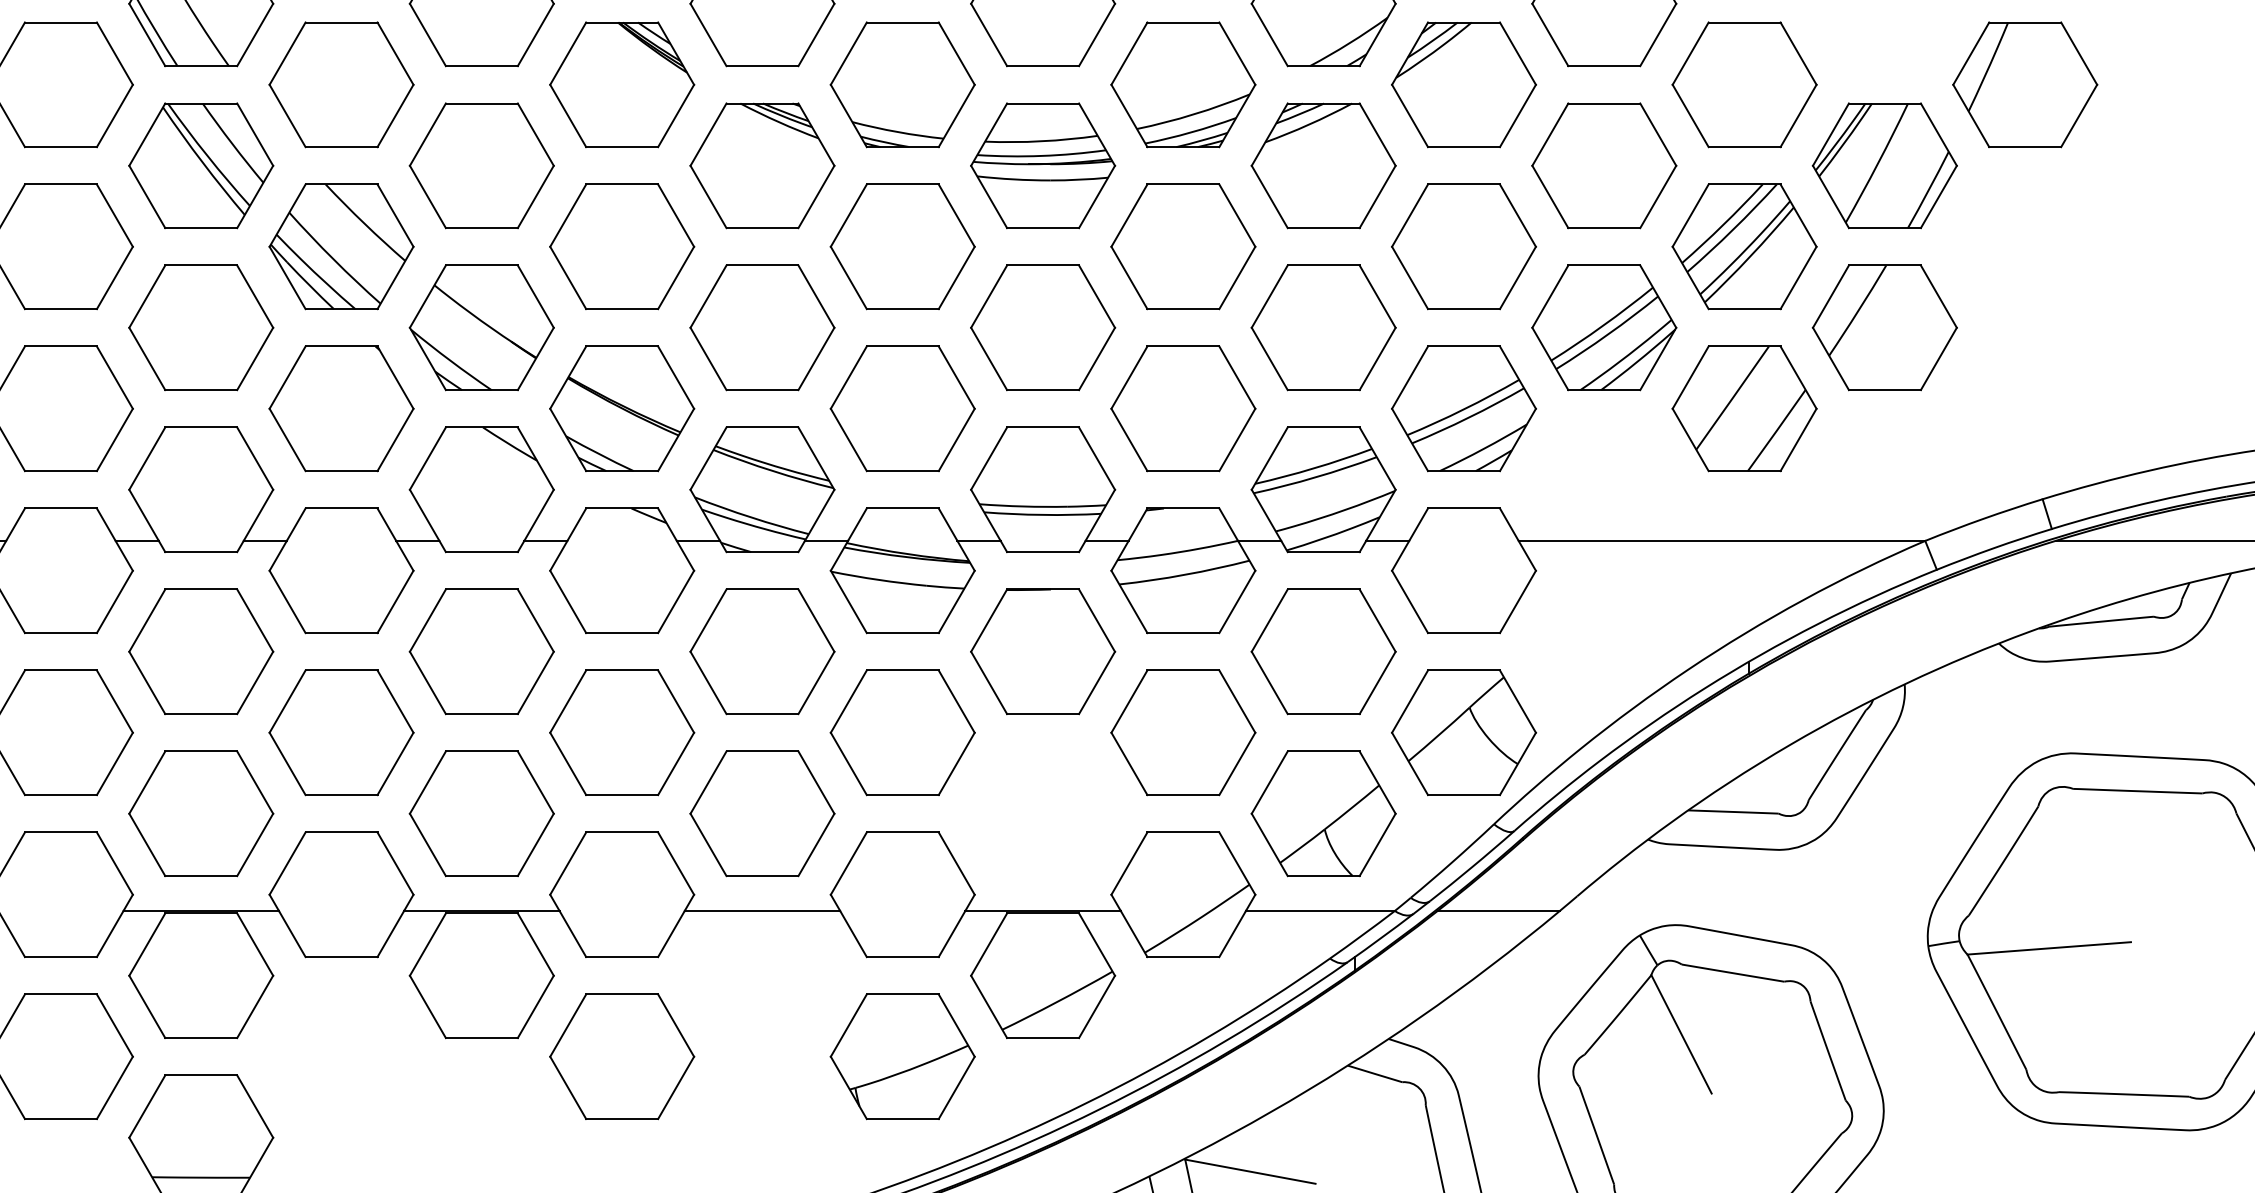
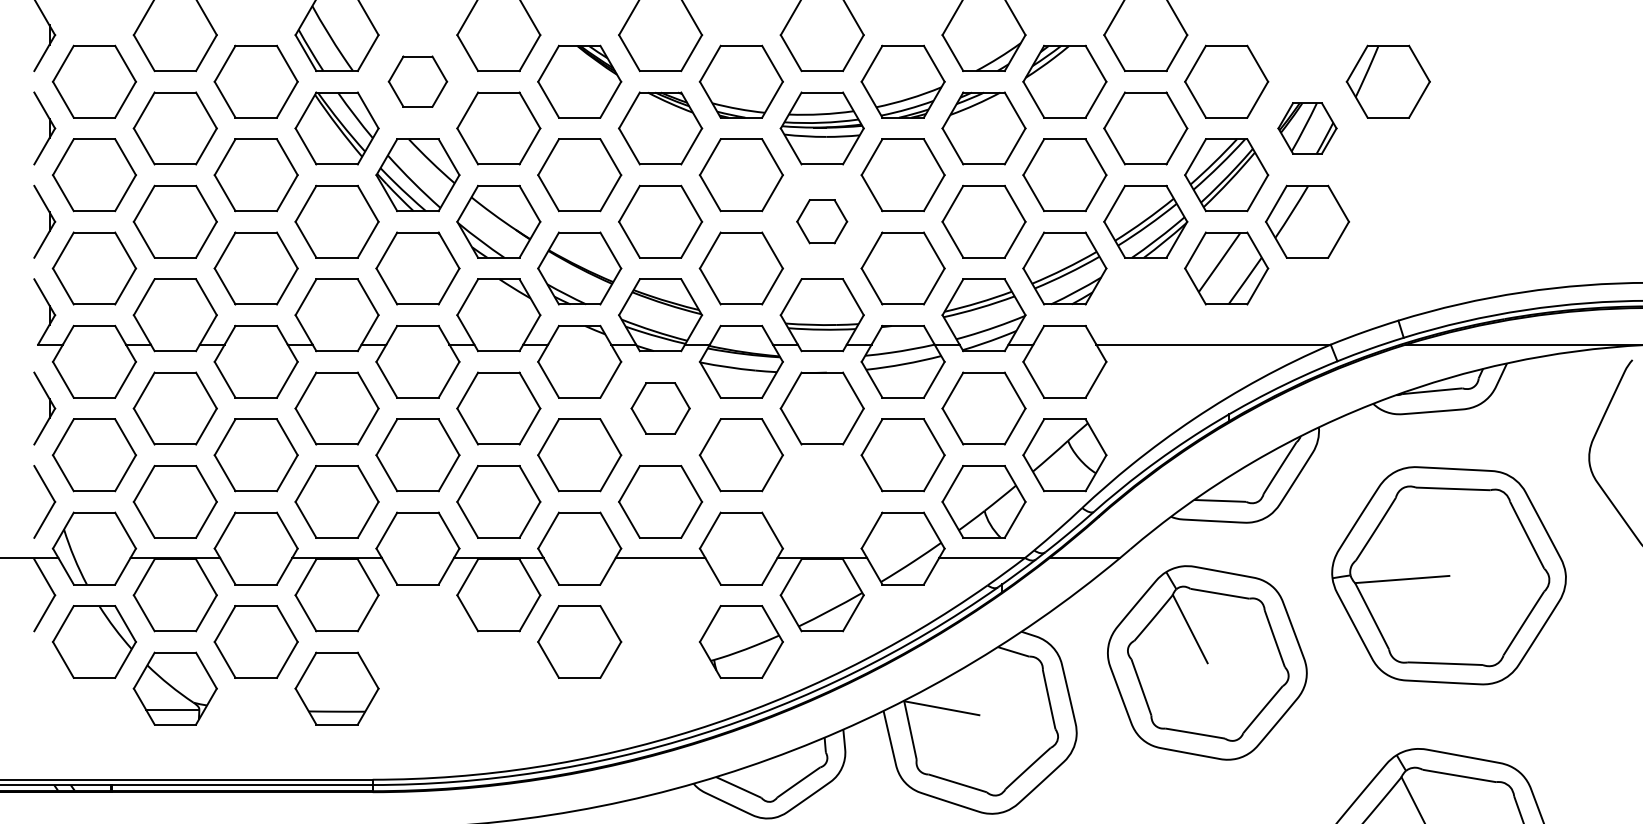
part: (340, 84) -> (417, 81), size x0.7
part: (1884, 165) -> (1307, 128), size x0.7
part: (1041, 327) -> (821, 221), size x0.6
part: (762, 651) -> (660, 408), size x0.7

